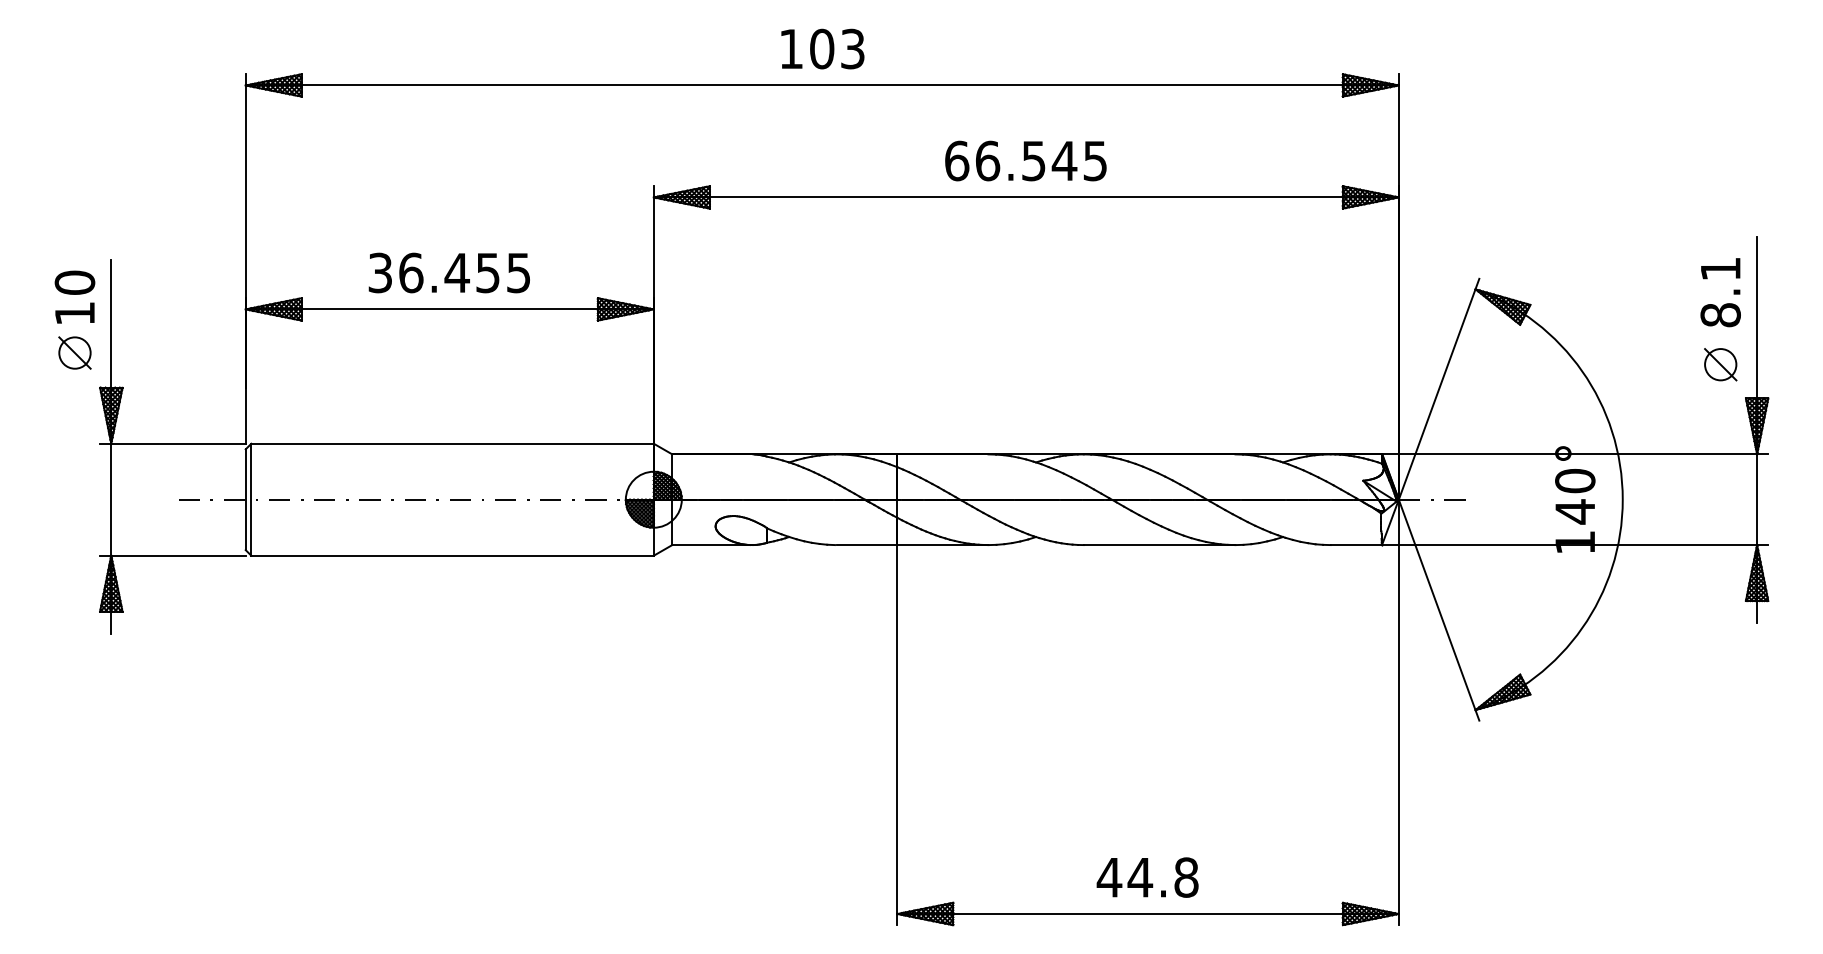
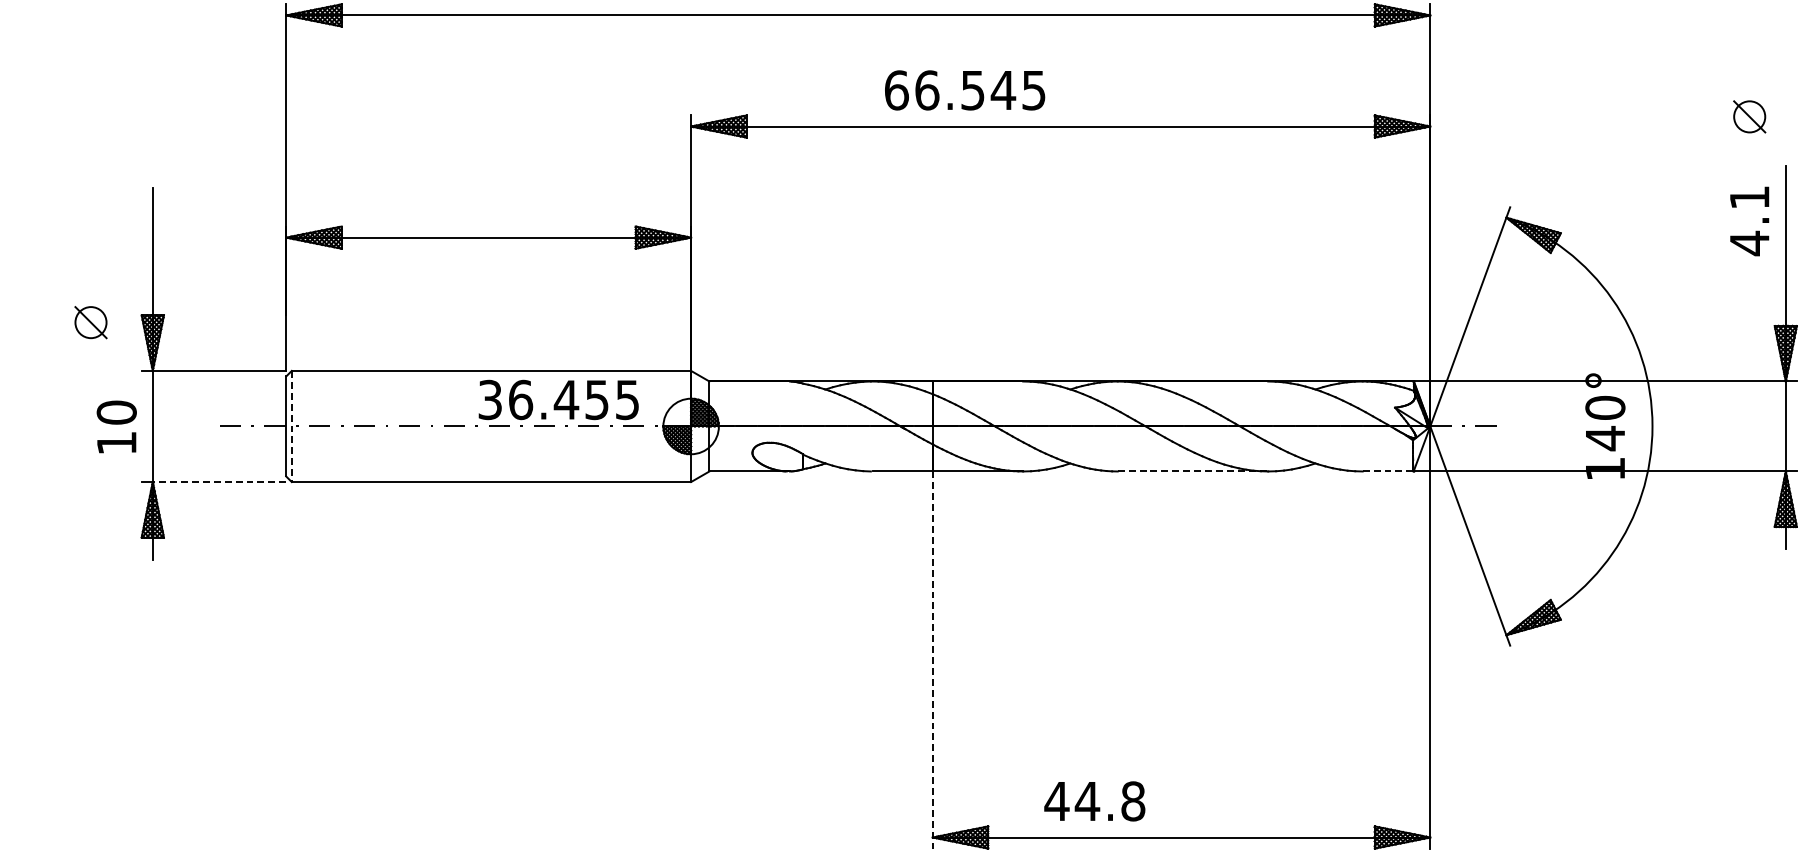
text: (1025, 160) -> (964, 89), moved
text: (448, 272) -> (557, 399), moved
text: (74, 296) -> (116, 426), moved
text: (1720, 315) -> (1749, 243), 8.1 -> 4.1
part: (74, 352) -> (90, 322), moved
part: (1720, 364) -> (1749, 116), moved
line: (251, 499) -> (291, 426), solid -> dashed
line: (1159, 545) -> (1192, 471), solid -> dashed
line: (1356, 545) -> (1388, 471), solid -> dashed
line: (178, 555) -> (219, 481), solid -> dashed
line: (897, 735) -> (932, 660), solid -> dashed
text: (1147, 877) -> (1094, 801), moved

